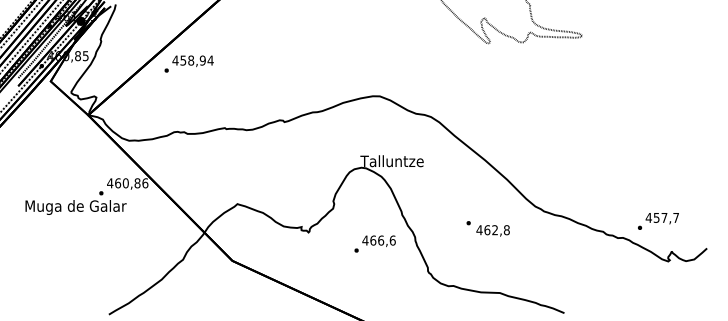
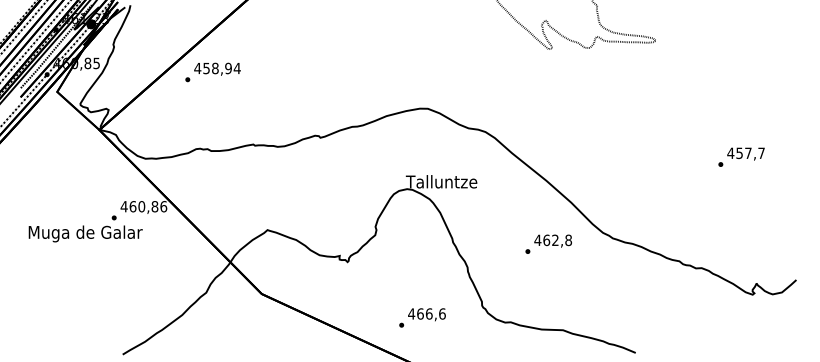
text: (658, 221) -> (741, 157), moved
text: (492, 230) -> (552, 240), moved
text: (374, 243) -> (421, 317), moved

